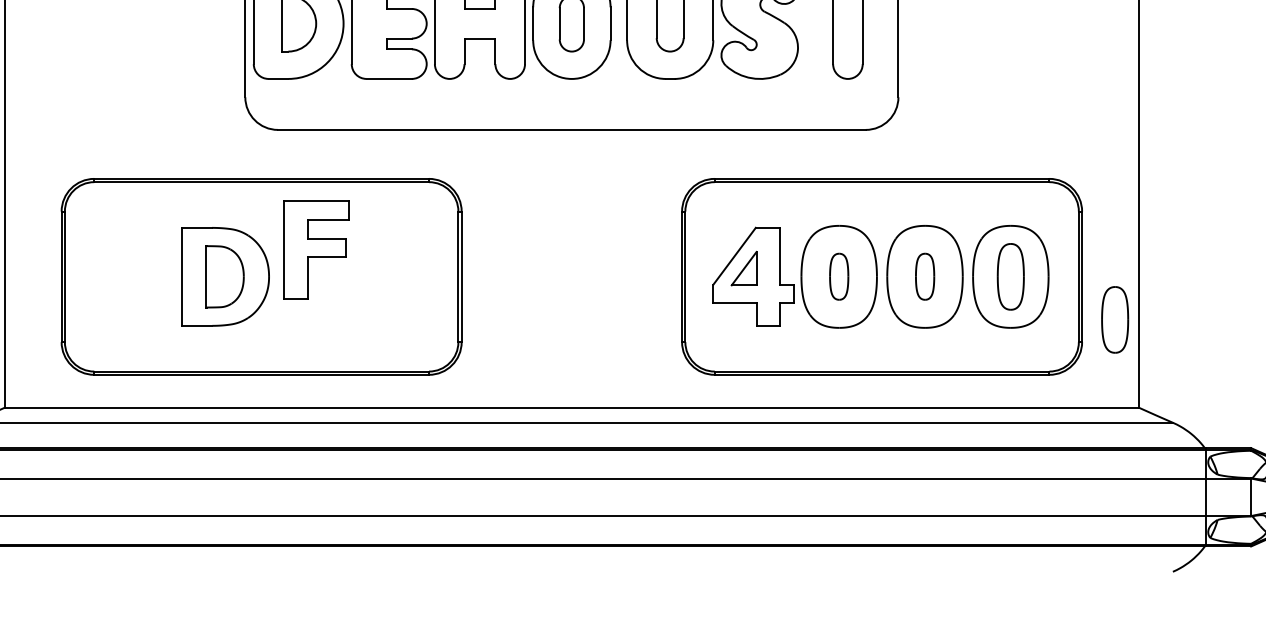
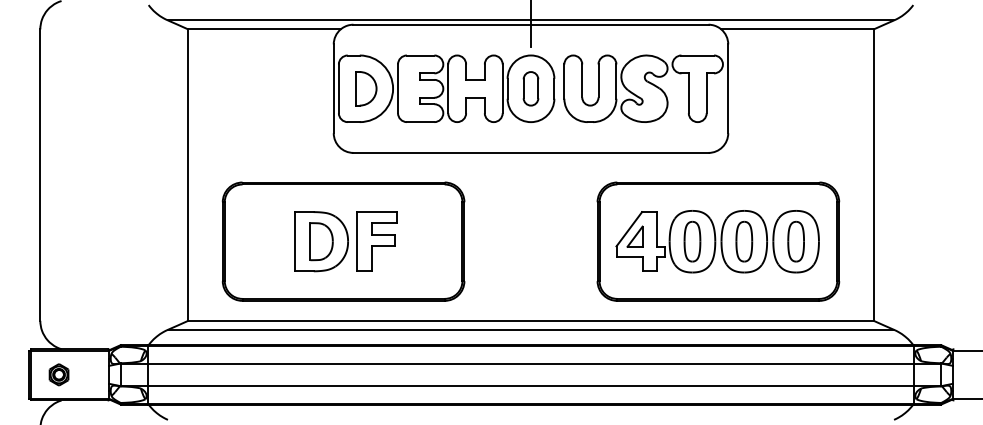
part: (316, 250) -> (376, 241), moved
part: (839, 276) -> (692, 241), size x1.43
part: (925, 276) -> (744, 241), size x1.43
part: (1114, 319) -> (858, 267), removed

